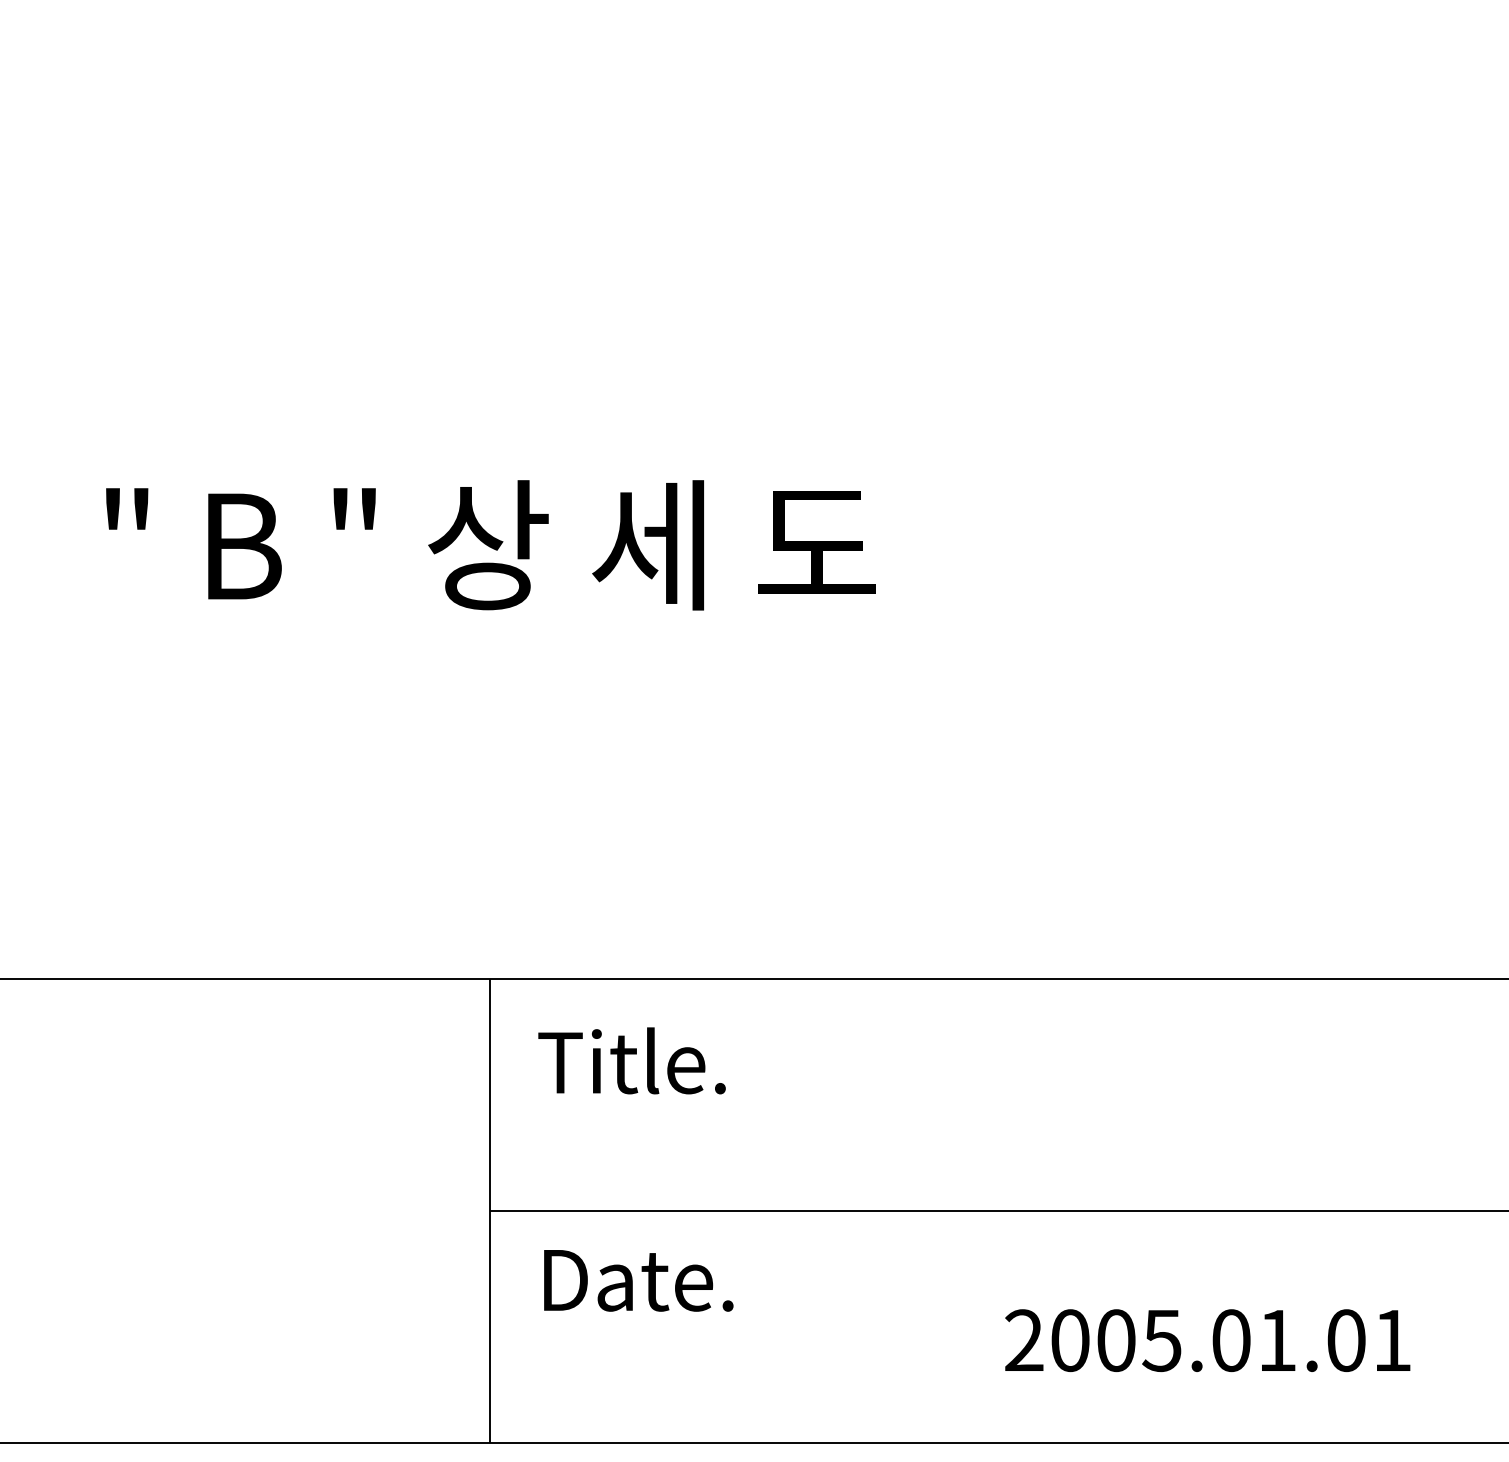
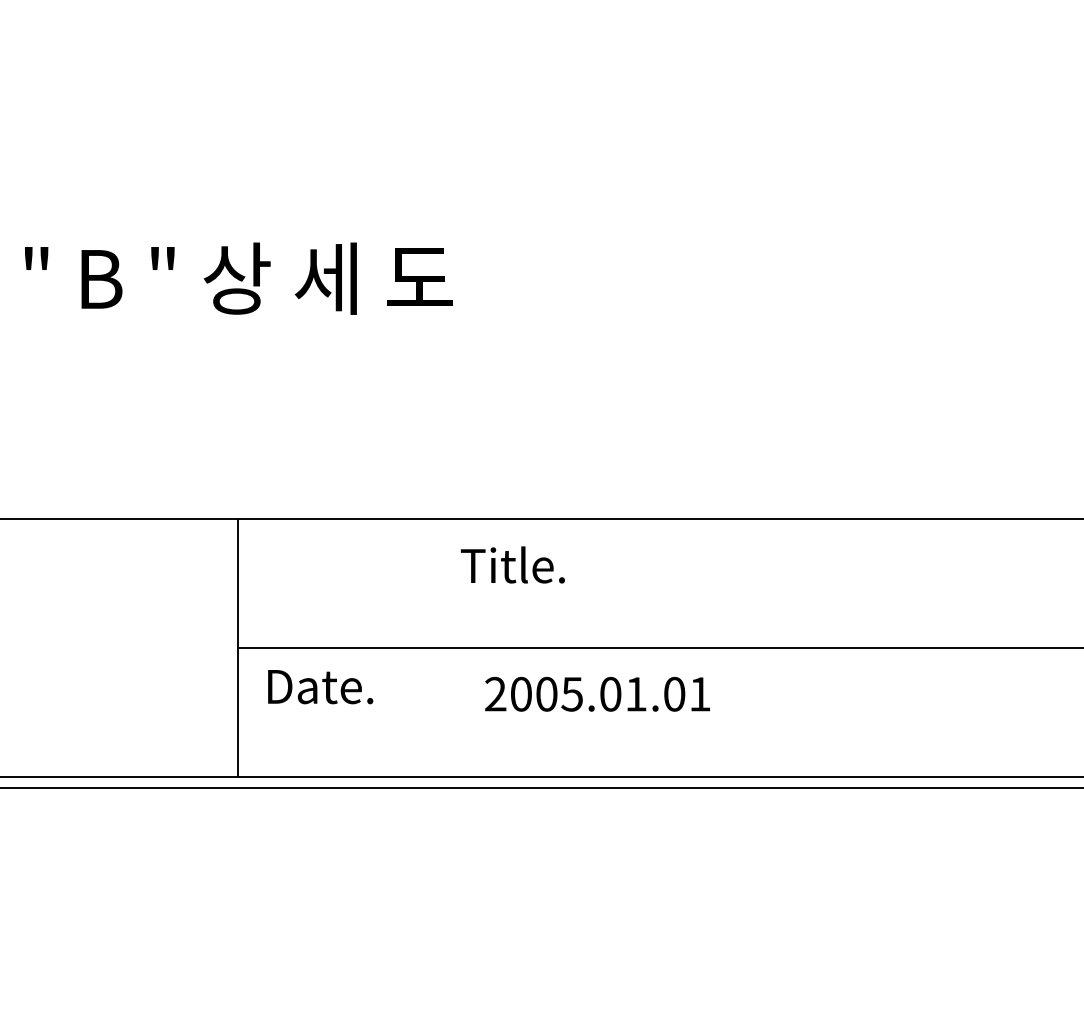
text: (631, 1060) -> (512, 564), moved
text: (1207, 1339) -> (597, 693), moved

